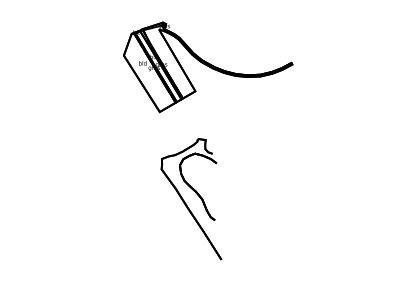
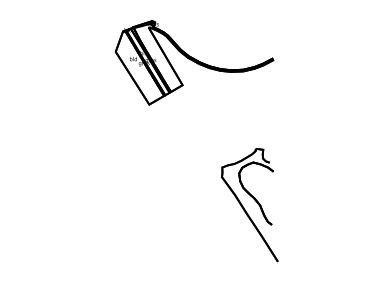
part: (191, 199) -> (249, 205), moved

